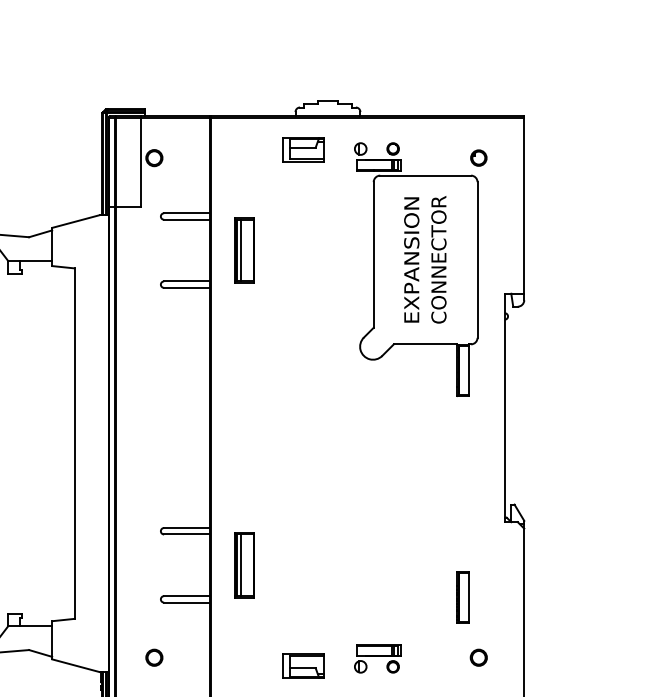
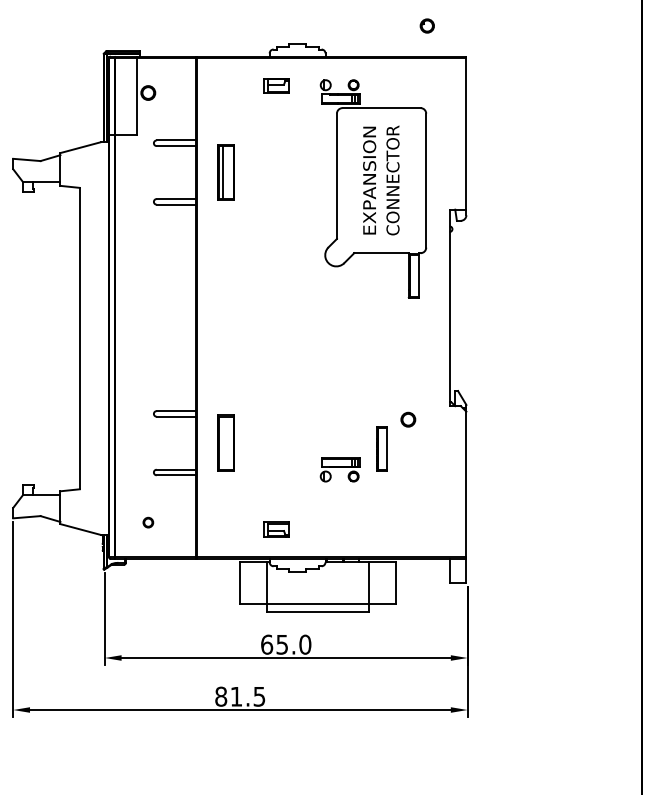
part: (303, 149) -> (276, 85), size x0.7
part: (477, 157) -> (426, 25), moved
line: (240, 564) -> (222, 442), removed
part: (462, 597) -> (381, 448), moved
part: (154, 657) -> (148, 522), size x0.7
part: (479, 657) -> (408, 419), moved
part: (376, 658) -> (339, 469), moved
part: (303, 665) -> (276, 529), size x0.7

